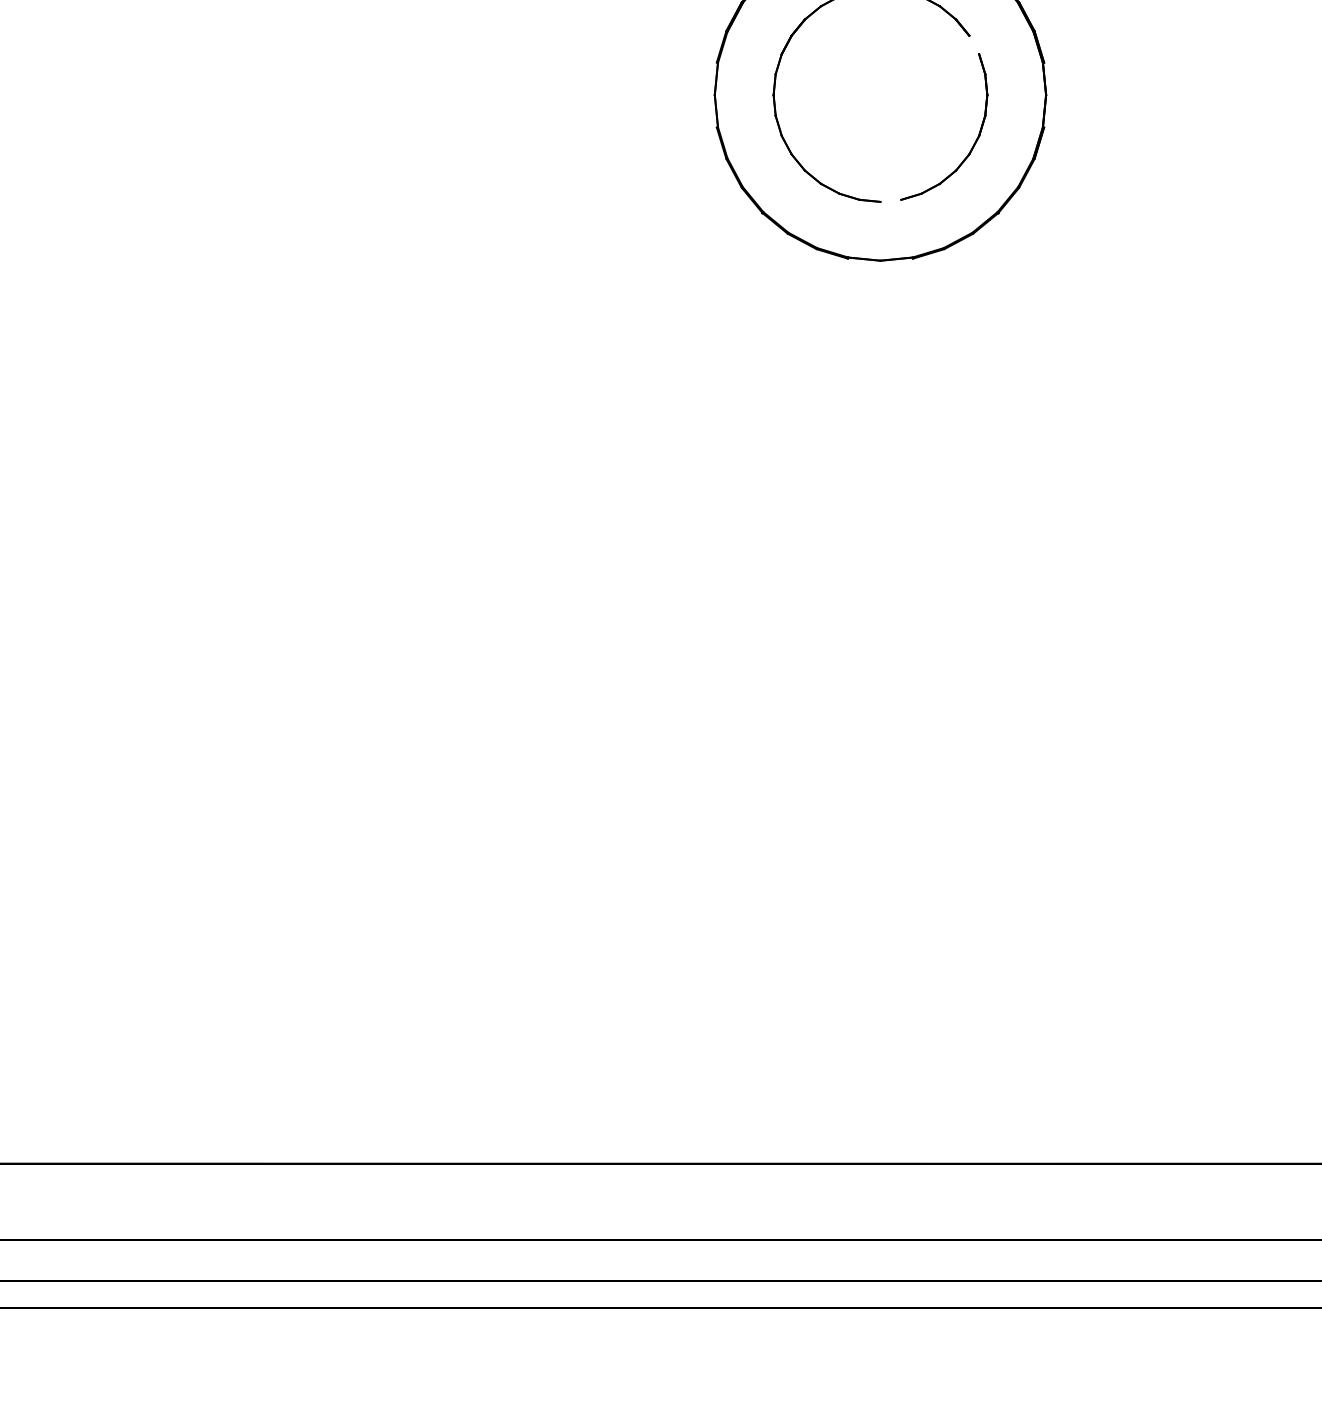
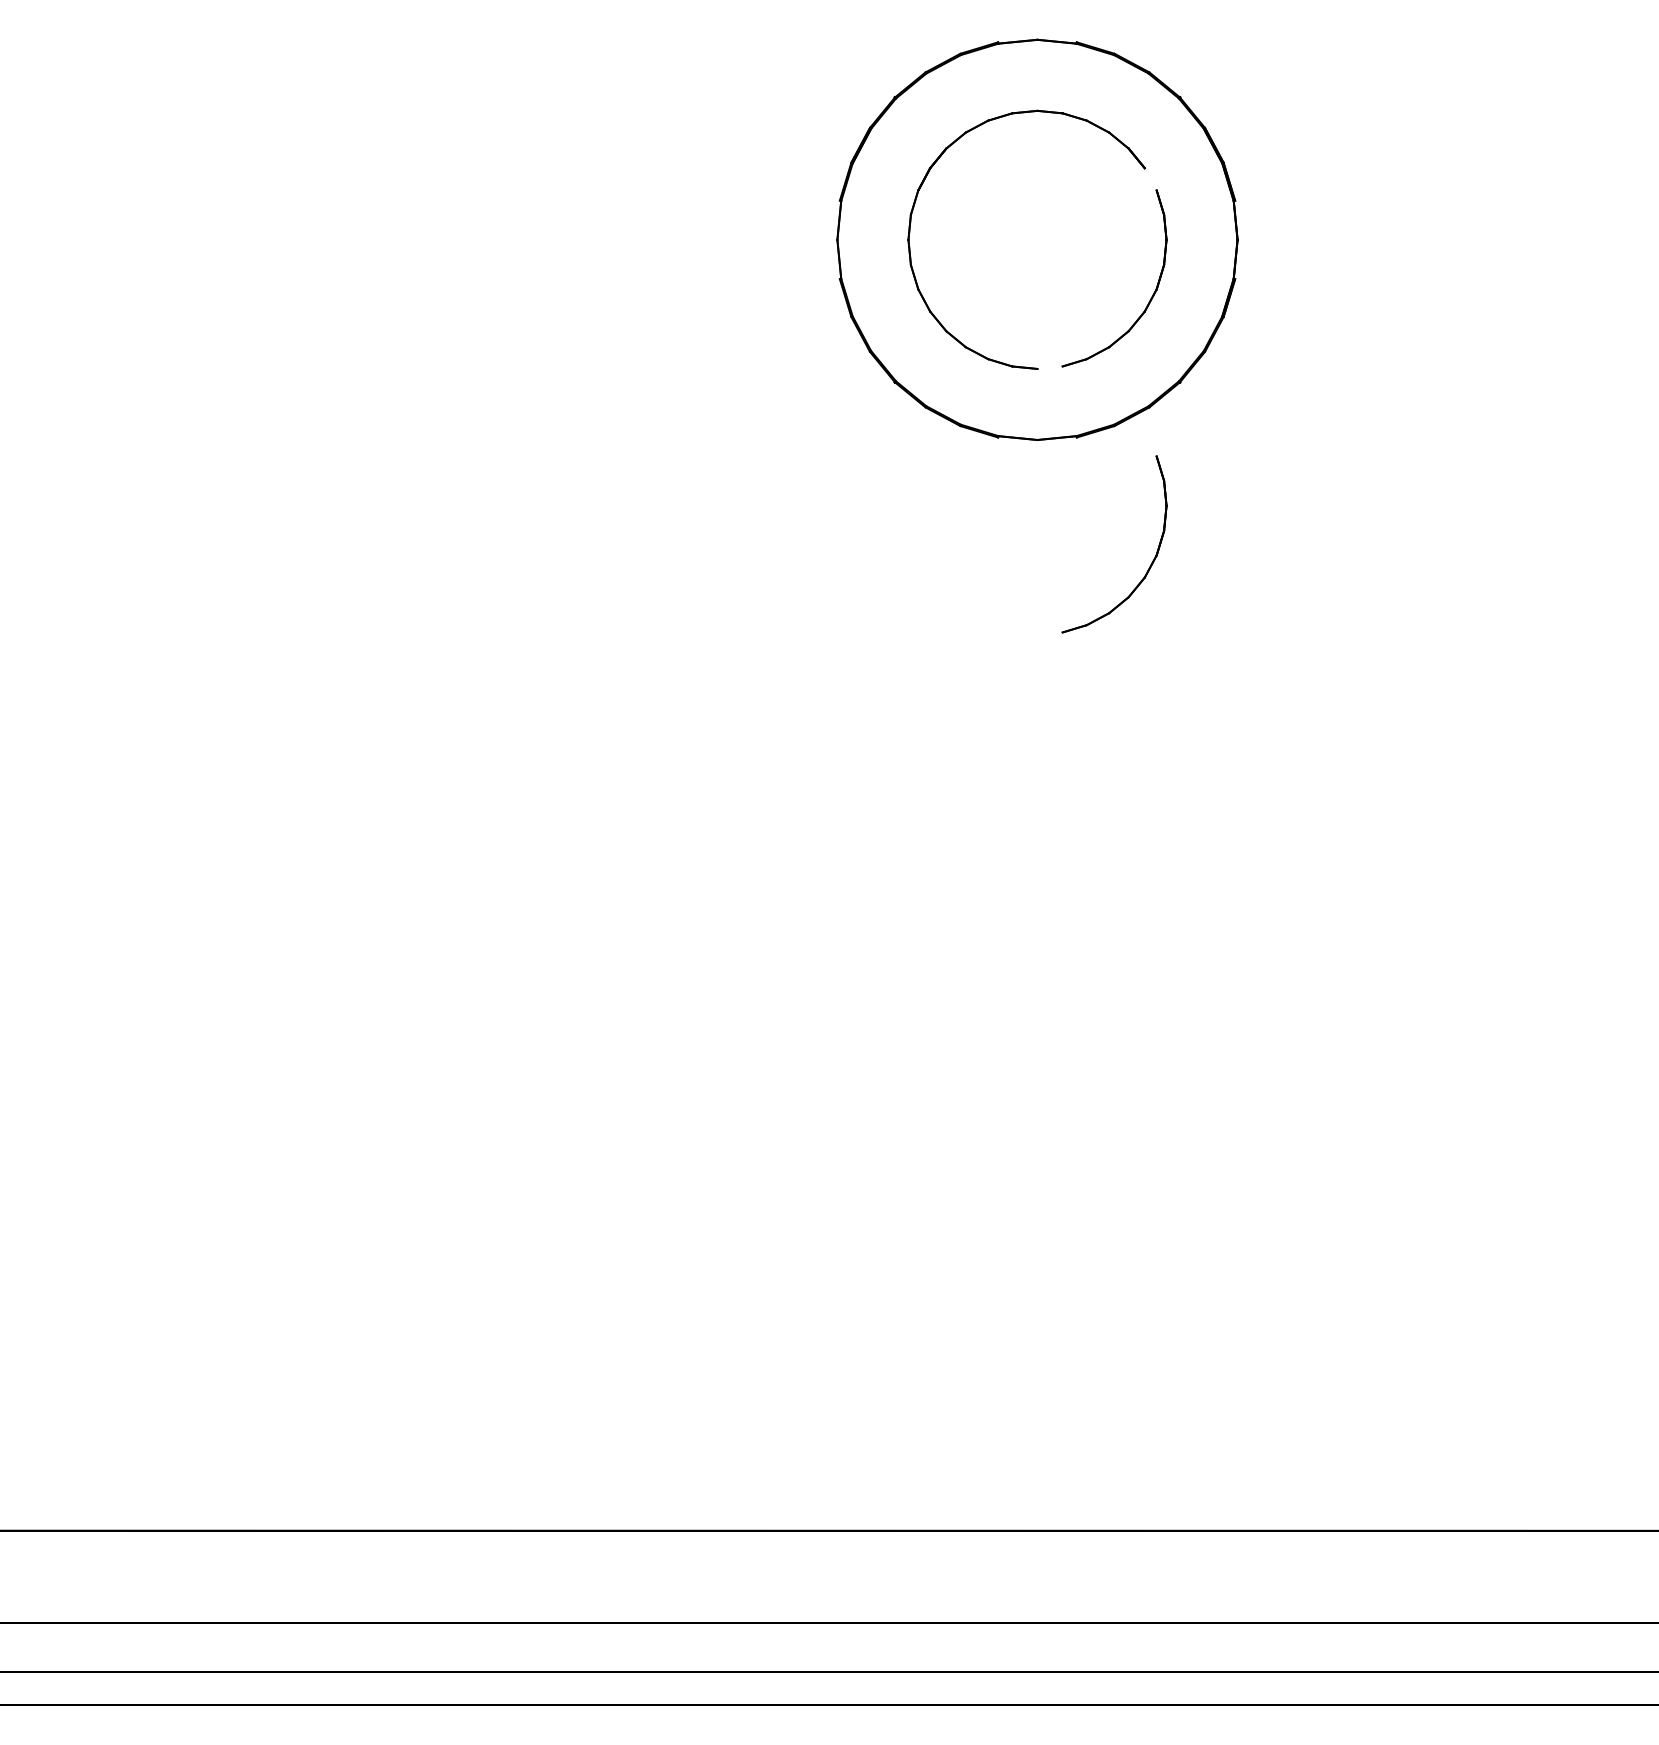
part: (974, 362) -> (1151, 562), added

